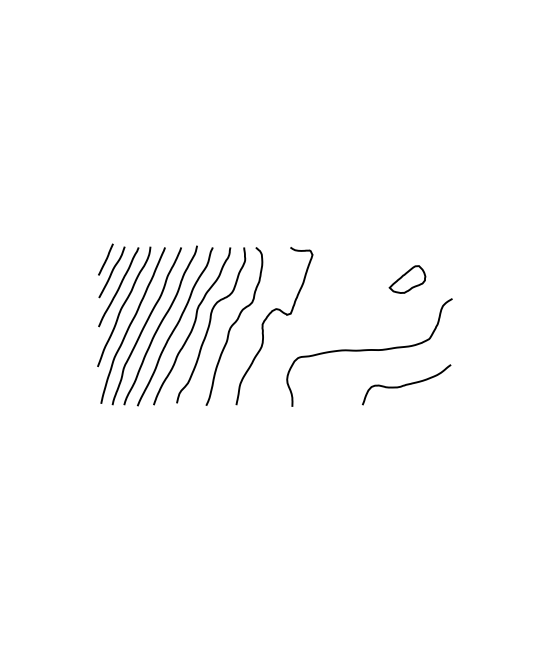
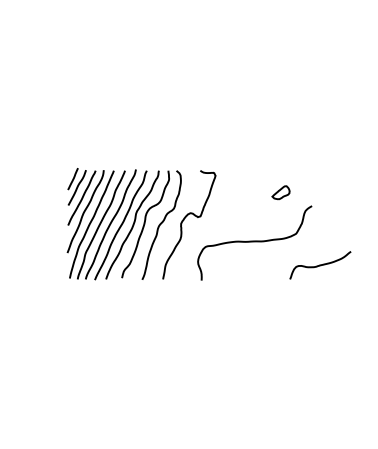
part: (406, 279) -> (280, 192), size x0.7
curve: (406, 384) -> (320, 265), moved

